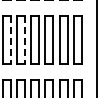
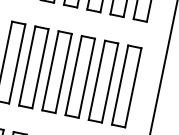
line: (11, 40) -> (17, 64), dashed -> solid
line: (25, 40) -> (40, 69), dashed -> solid

